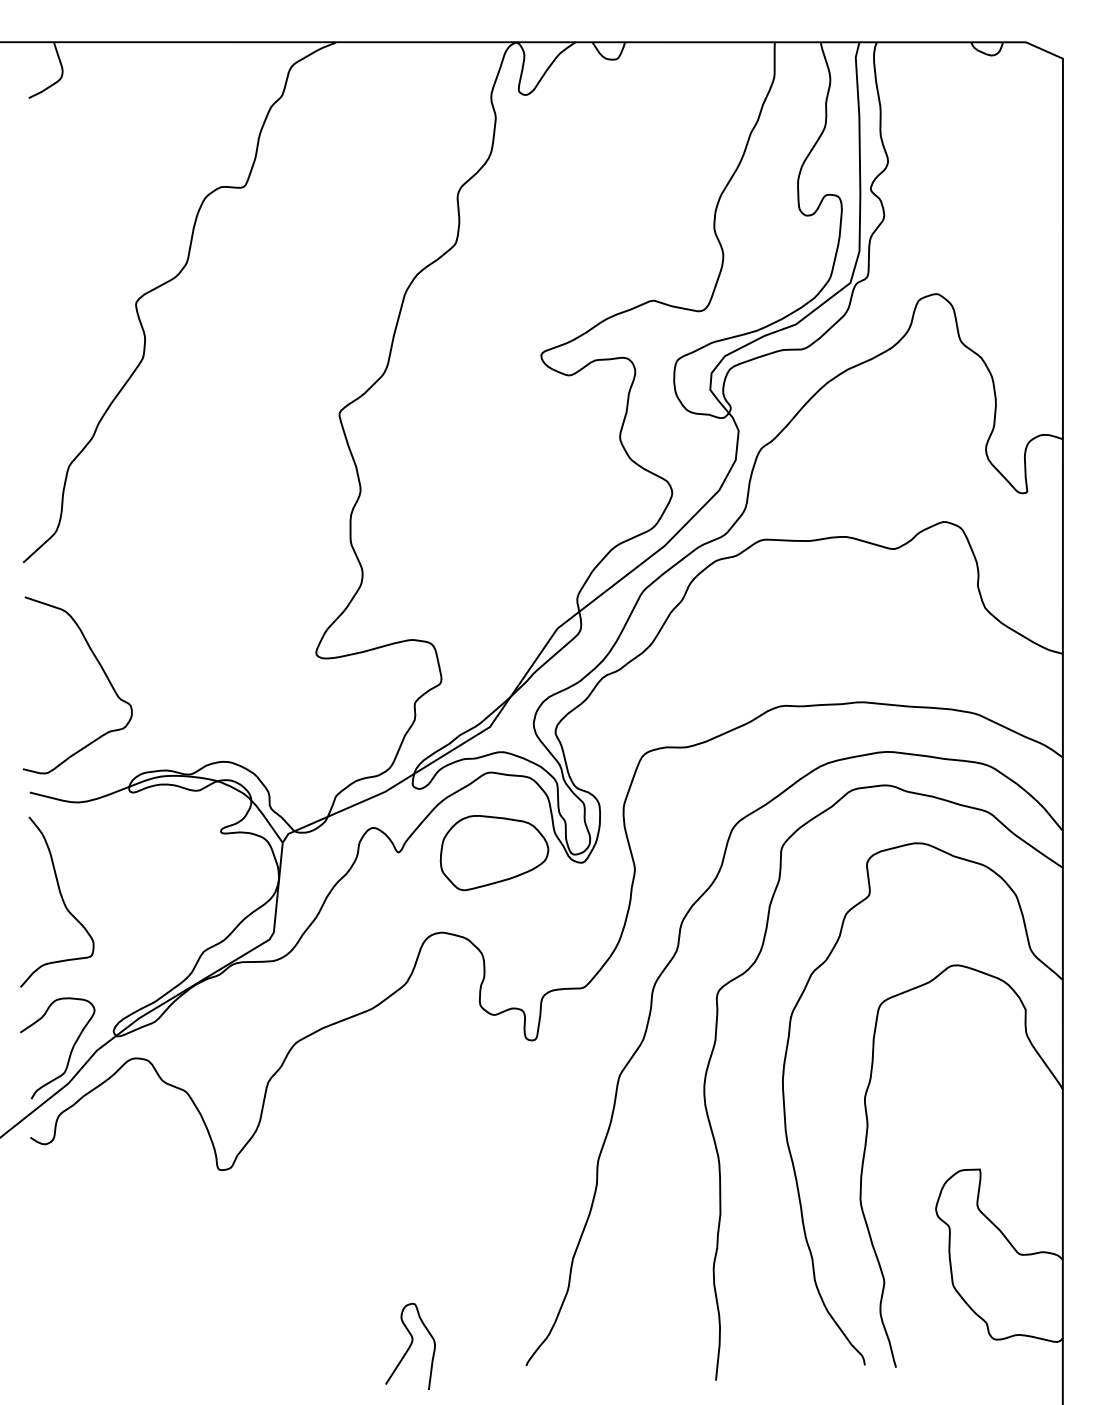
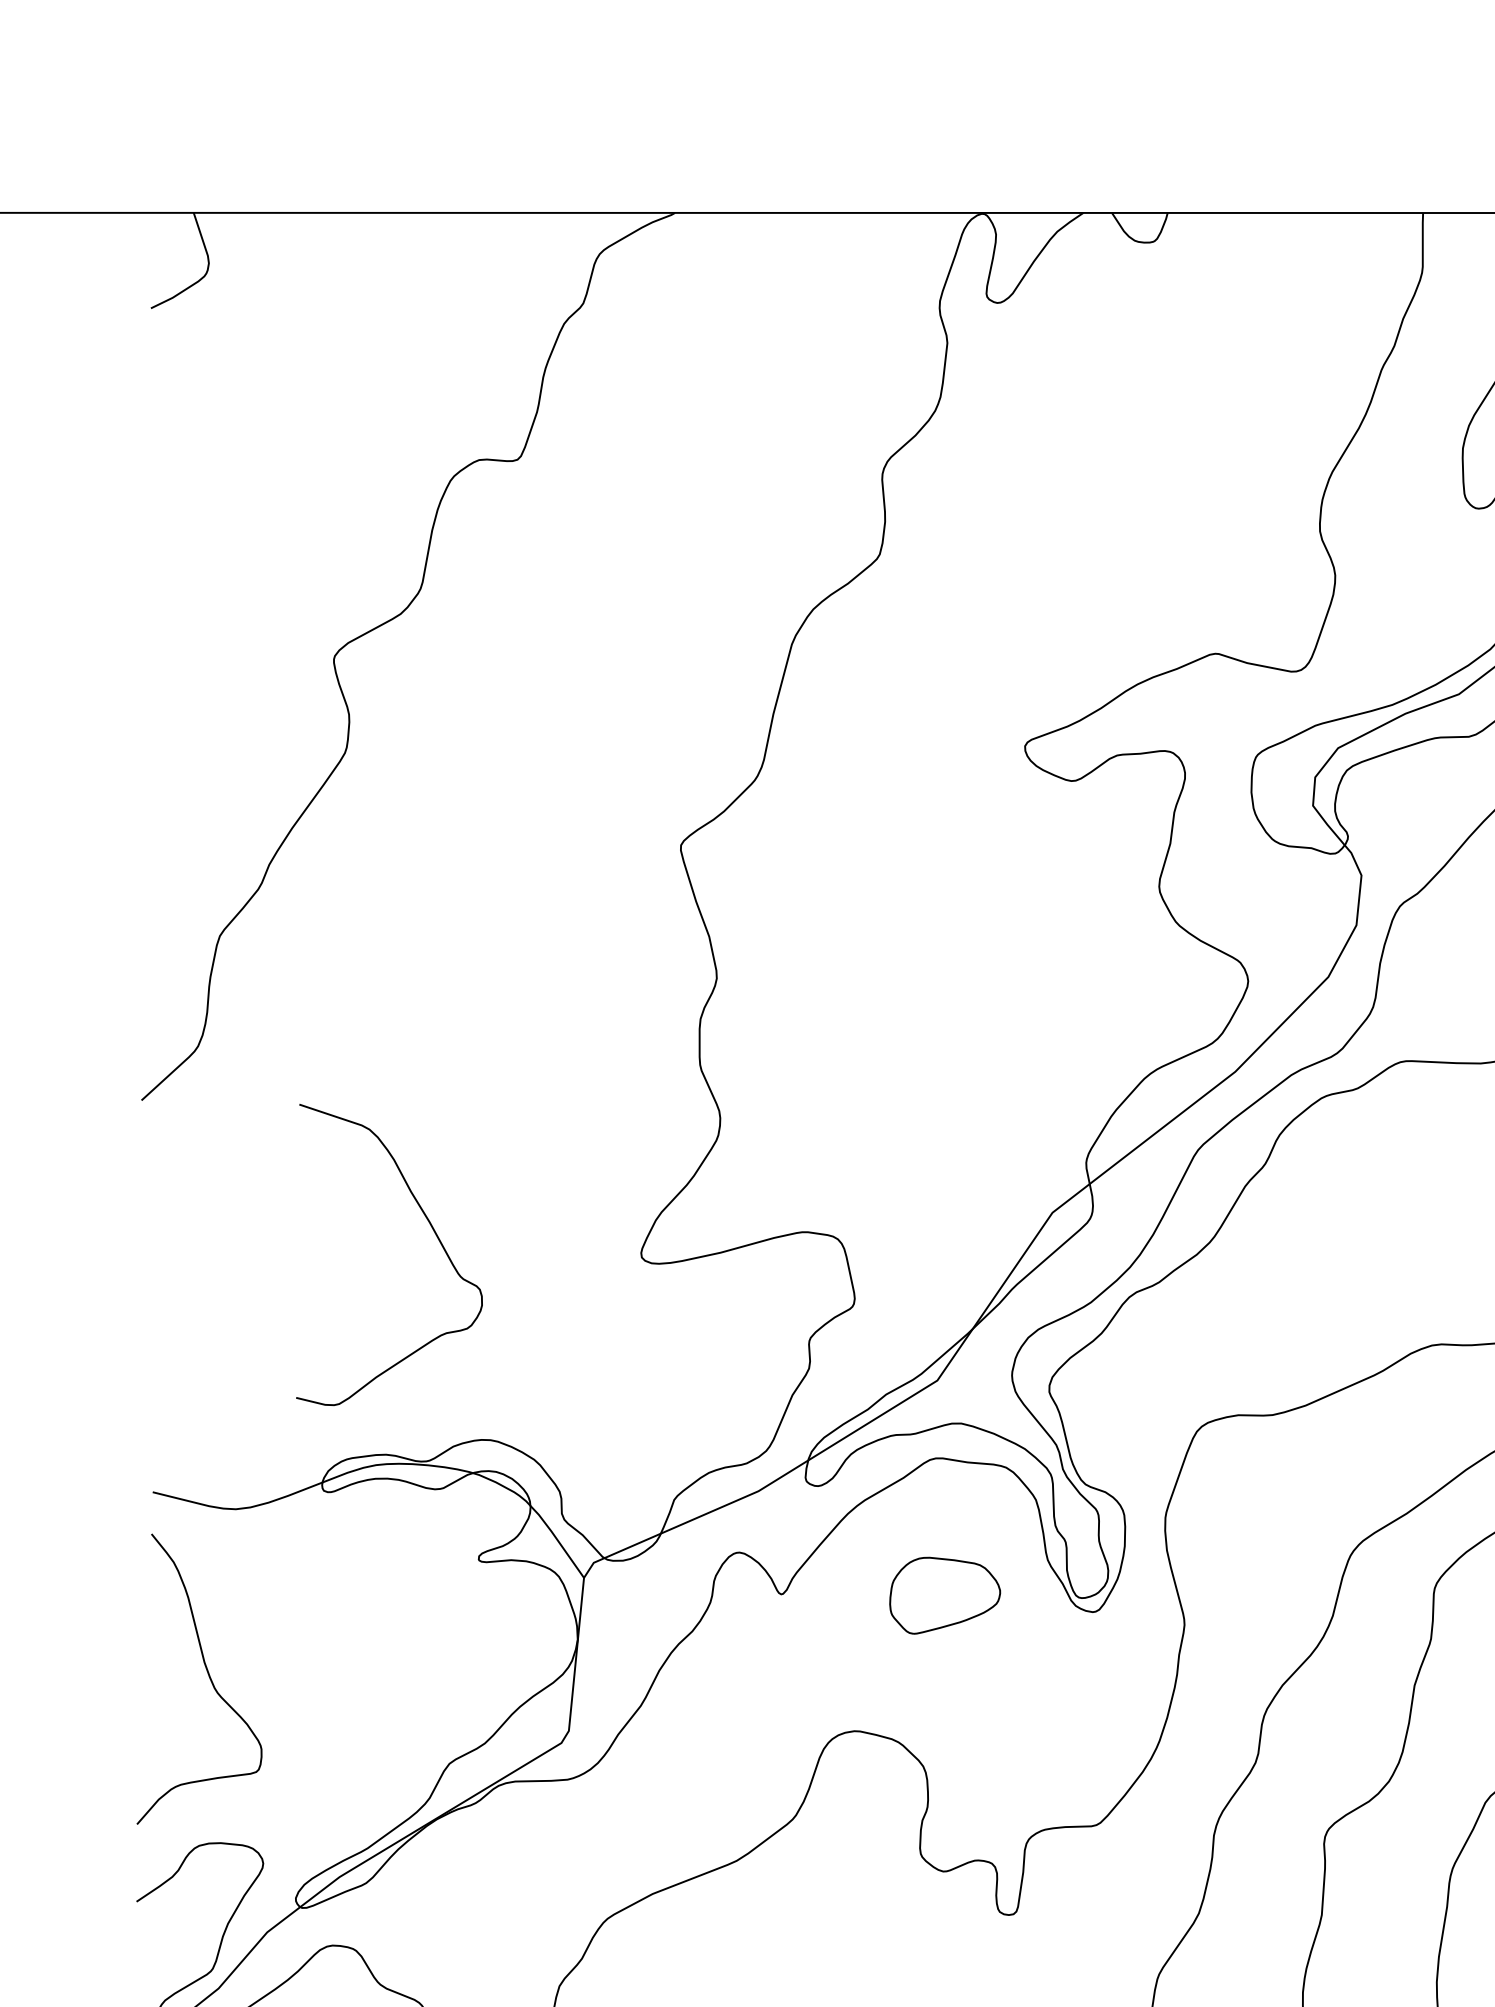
curve: (103, 672) -> (433, 1233), moved
part: (494, 853) -> (945, 1596), size x0.6

